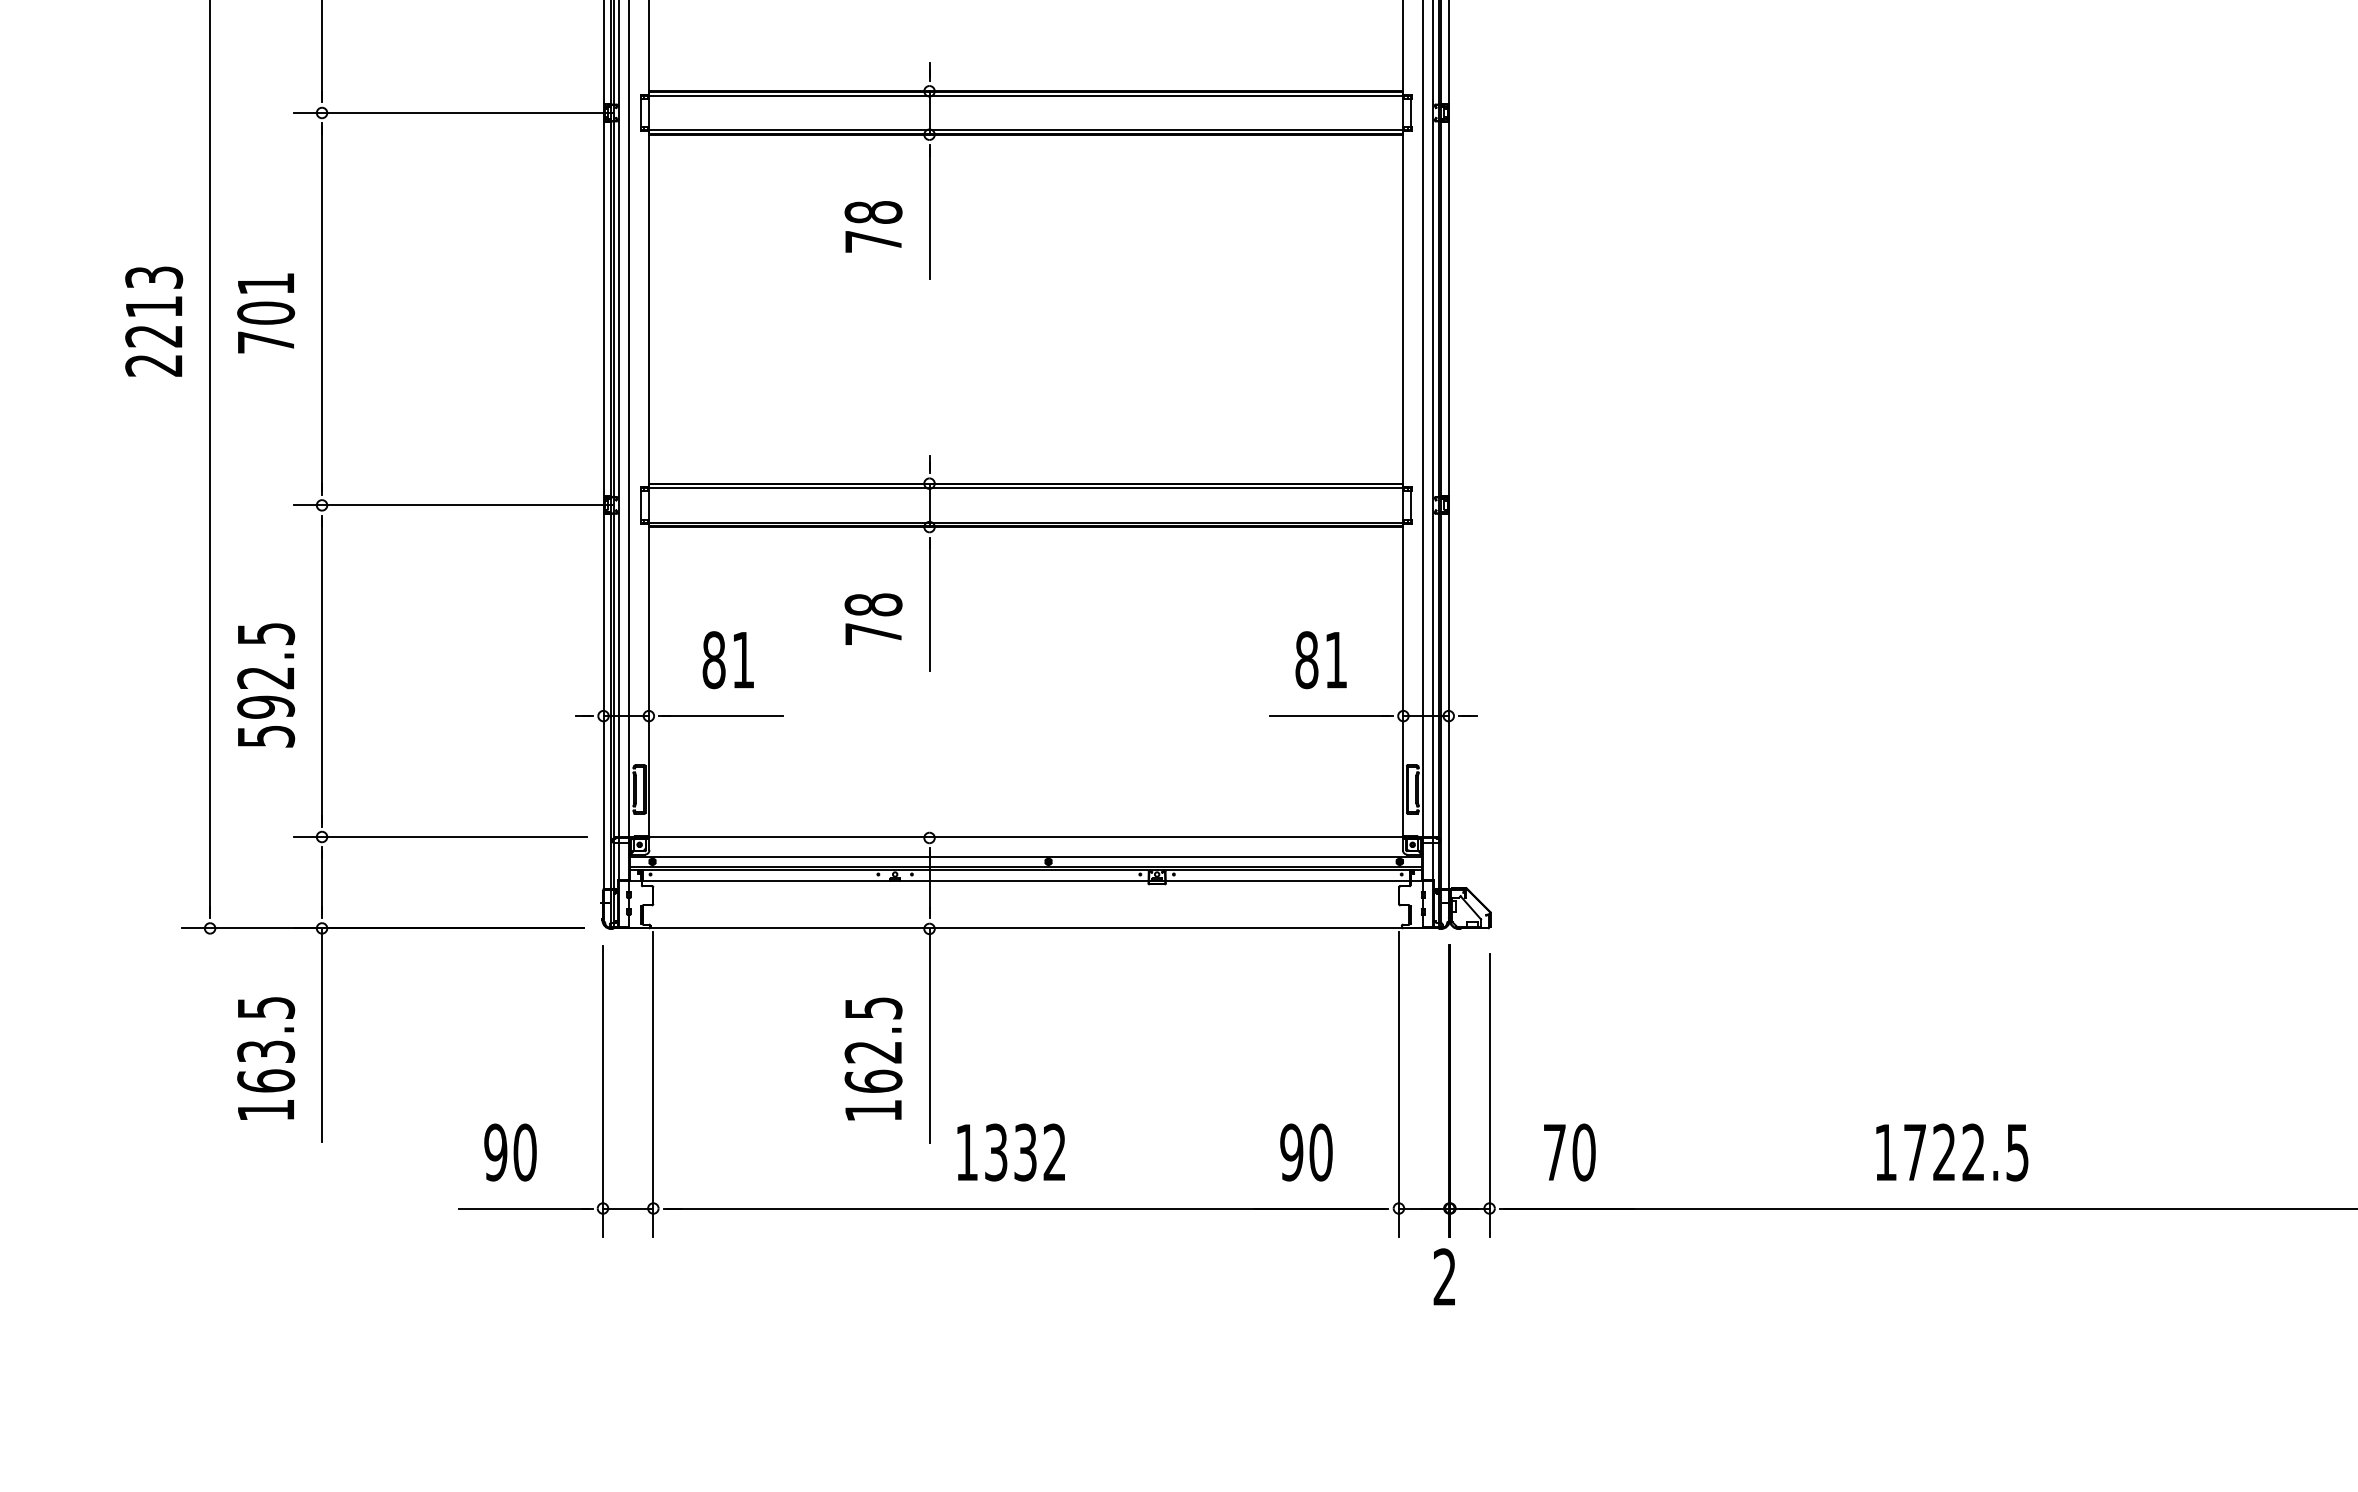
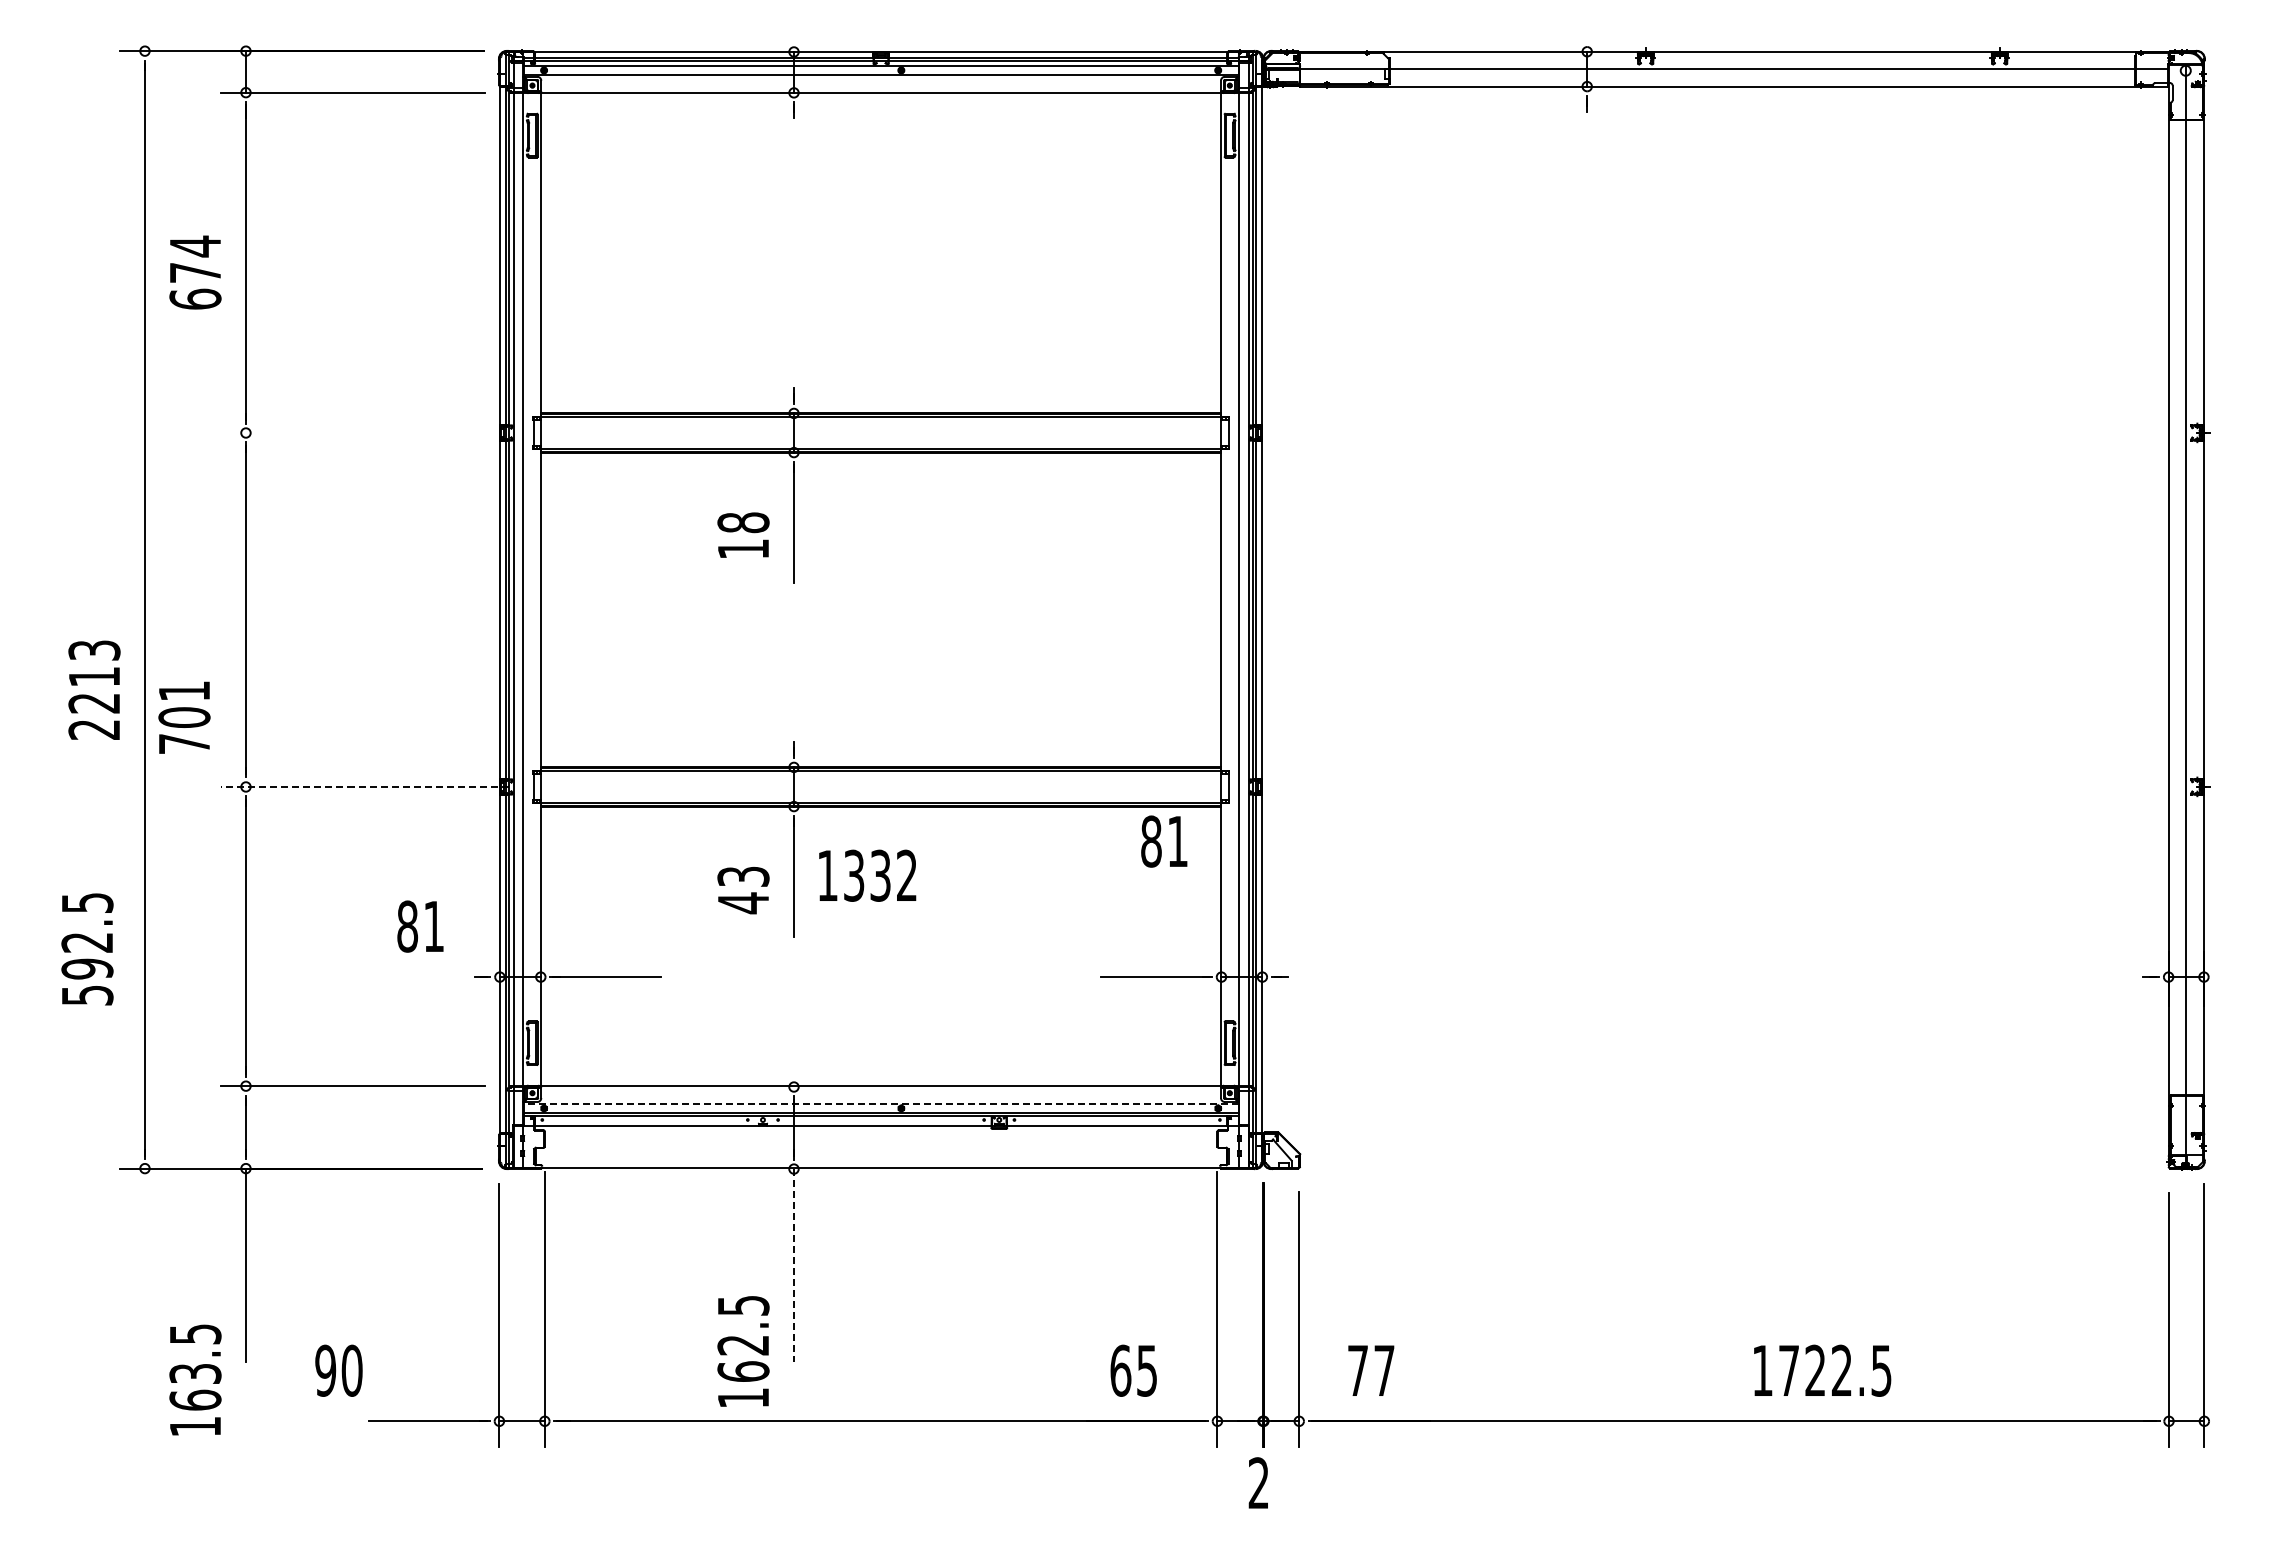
line: (453, 113) -> (364, 433), removed
text: (873, 241) -> (743, 548), 78 -> 18
text: (266, 313) -> (184, 717), moved
text: (154, 320) -> (94, 689), moved
line: (453, 504) -> (364, 786), solid -> dashed
text: (873, 620) -> (743, 890), 78 -> 43
text: (728, 660) -> (420, 926), moved
text: (1321, 660) -> (1164, 841), moved
text: (266, 685) -> (87, 949), moved
line: (1026, 856) -> (881, 1103), solid -> dashed
line: (928, 1036) -> (793, 1266), solid -> dashed
text: (266, 1057) -> (195, 1379), moved
text: (873, 1059) -> (743, 1351), moved
text: (509, 1152) -> (338, 1370), moved
text: (1011, 1152) -> (867, 875), moved
text: (1305, 1152) -> (1133, 1370), 90 -> 65
text: (1584, 1152) -> (1384, 1370), 70 -> 77
text: (1952, 1152) -> (1822, 1370), moved

